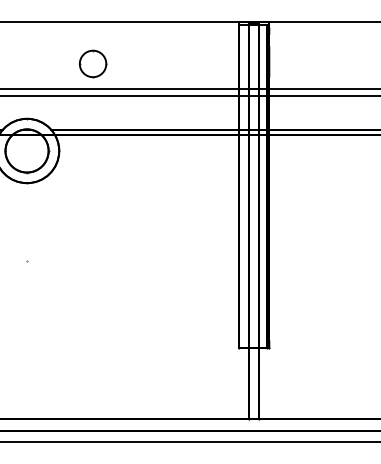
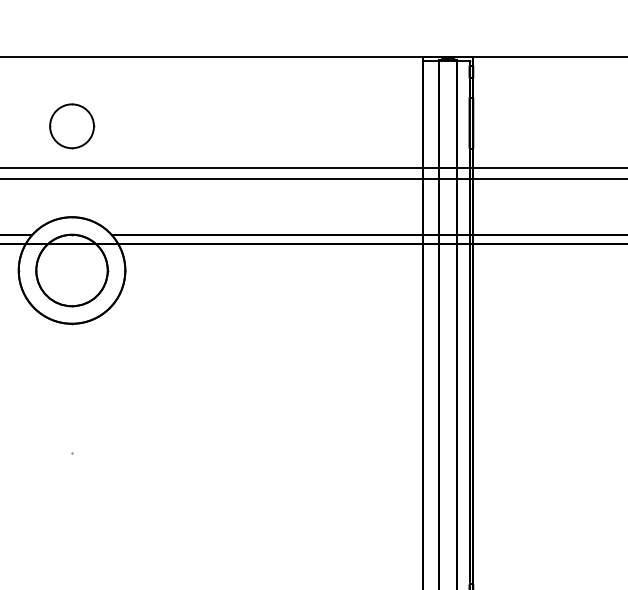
part: (93, 63) -> (72, 125), moved

